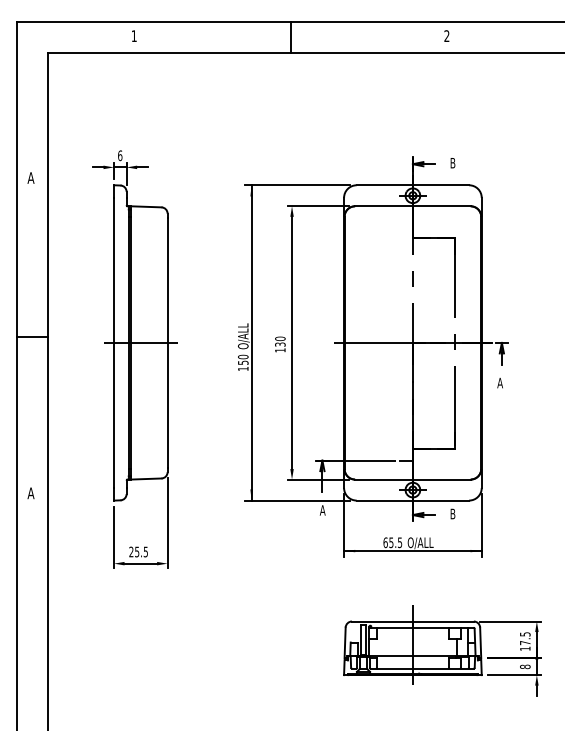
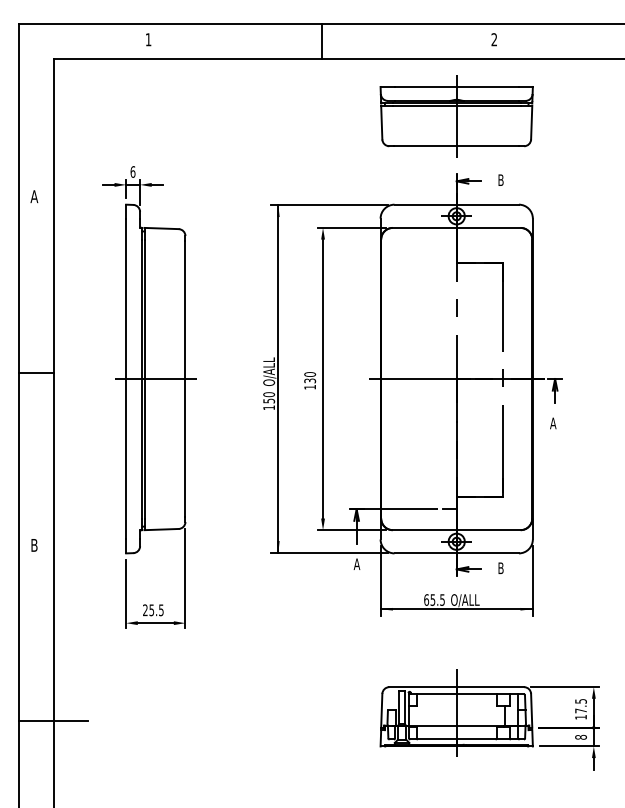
part: (412, 105) -> (456, 116), added
text: (30, 493) -> (33, 545), A -> B
line: (47, 652) -> (52, 721), added

